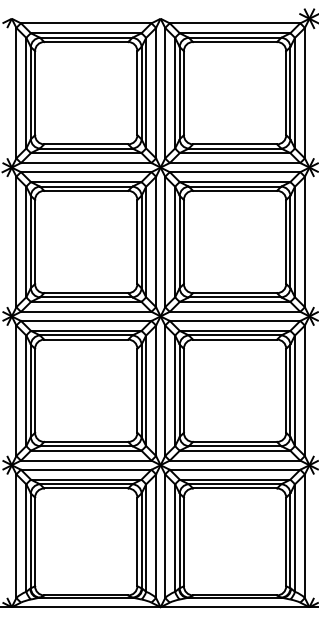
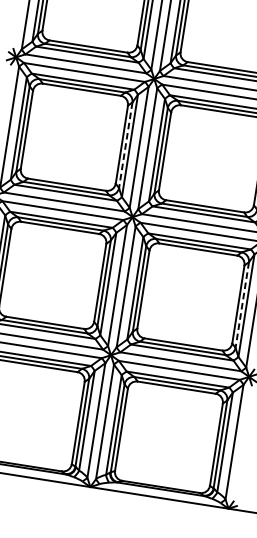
line: (141, 242) -> (125, 145), solid -> dashed
line: (290, 391) -> (242, 305), solid -> dashed

